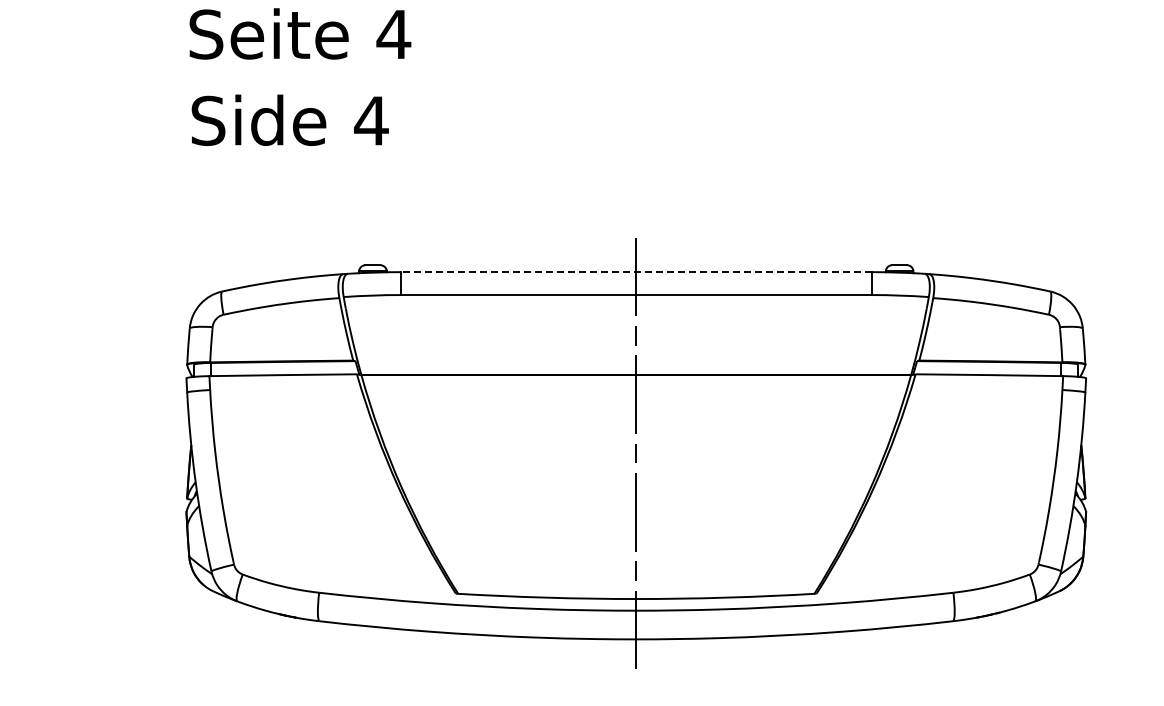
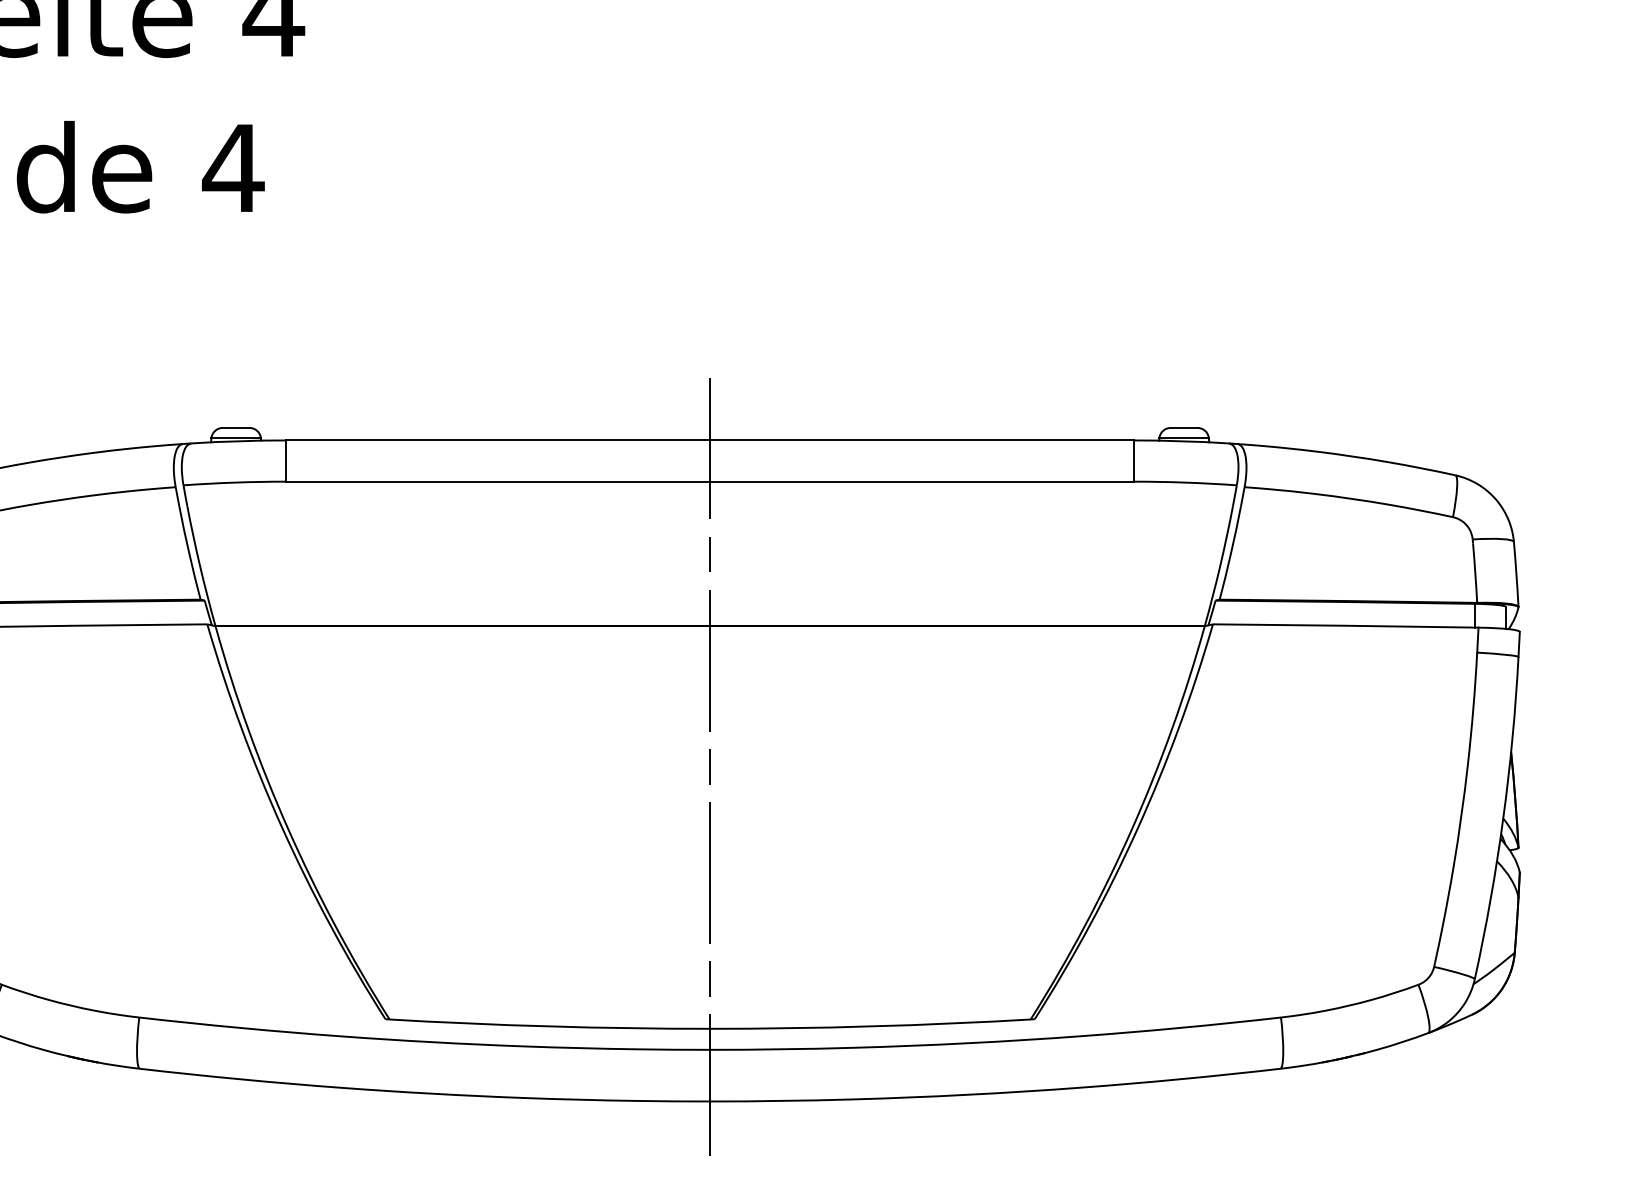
line: (636, 272) -> (710, 441), dashed -> solid

